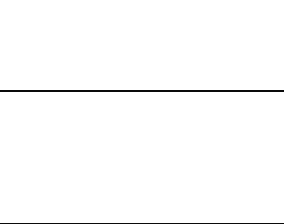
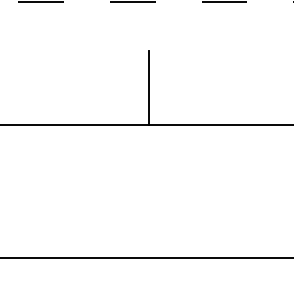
line: (132, 53) -> (148, 87), added

